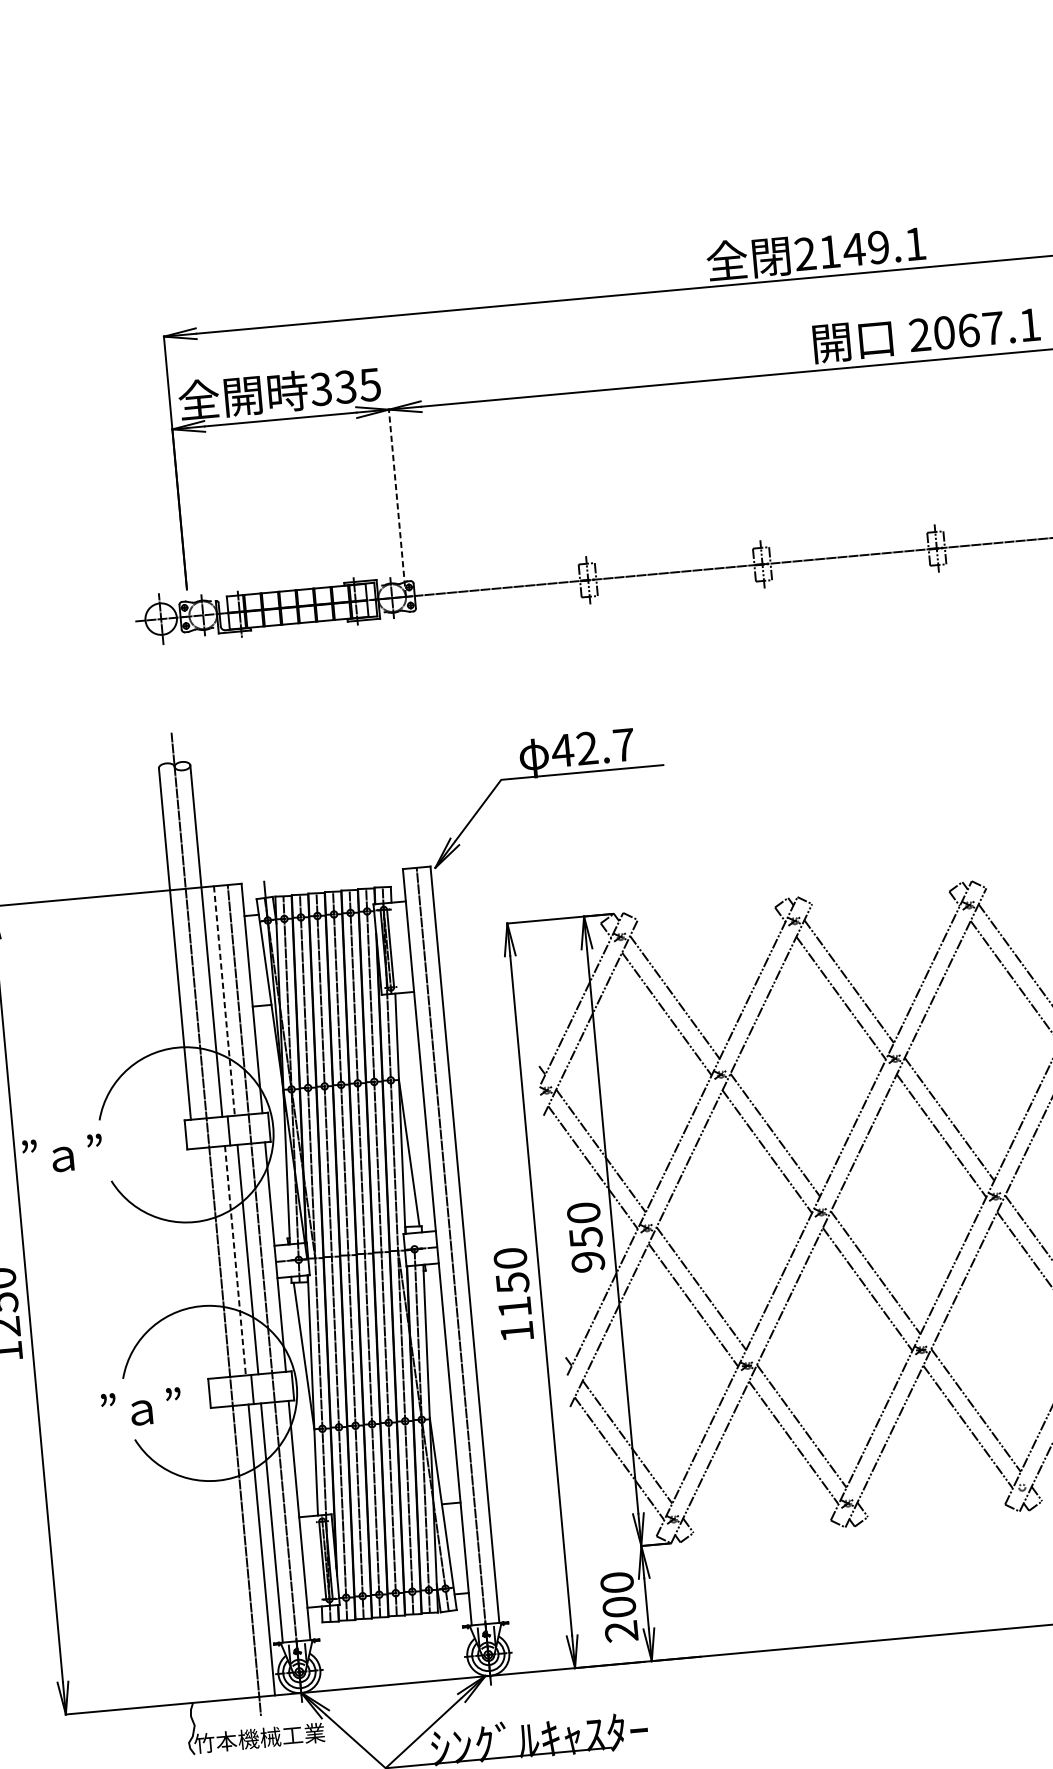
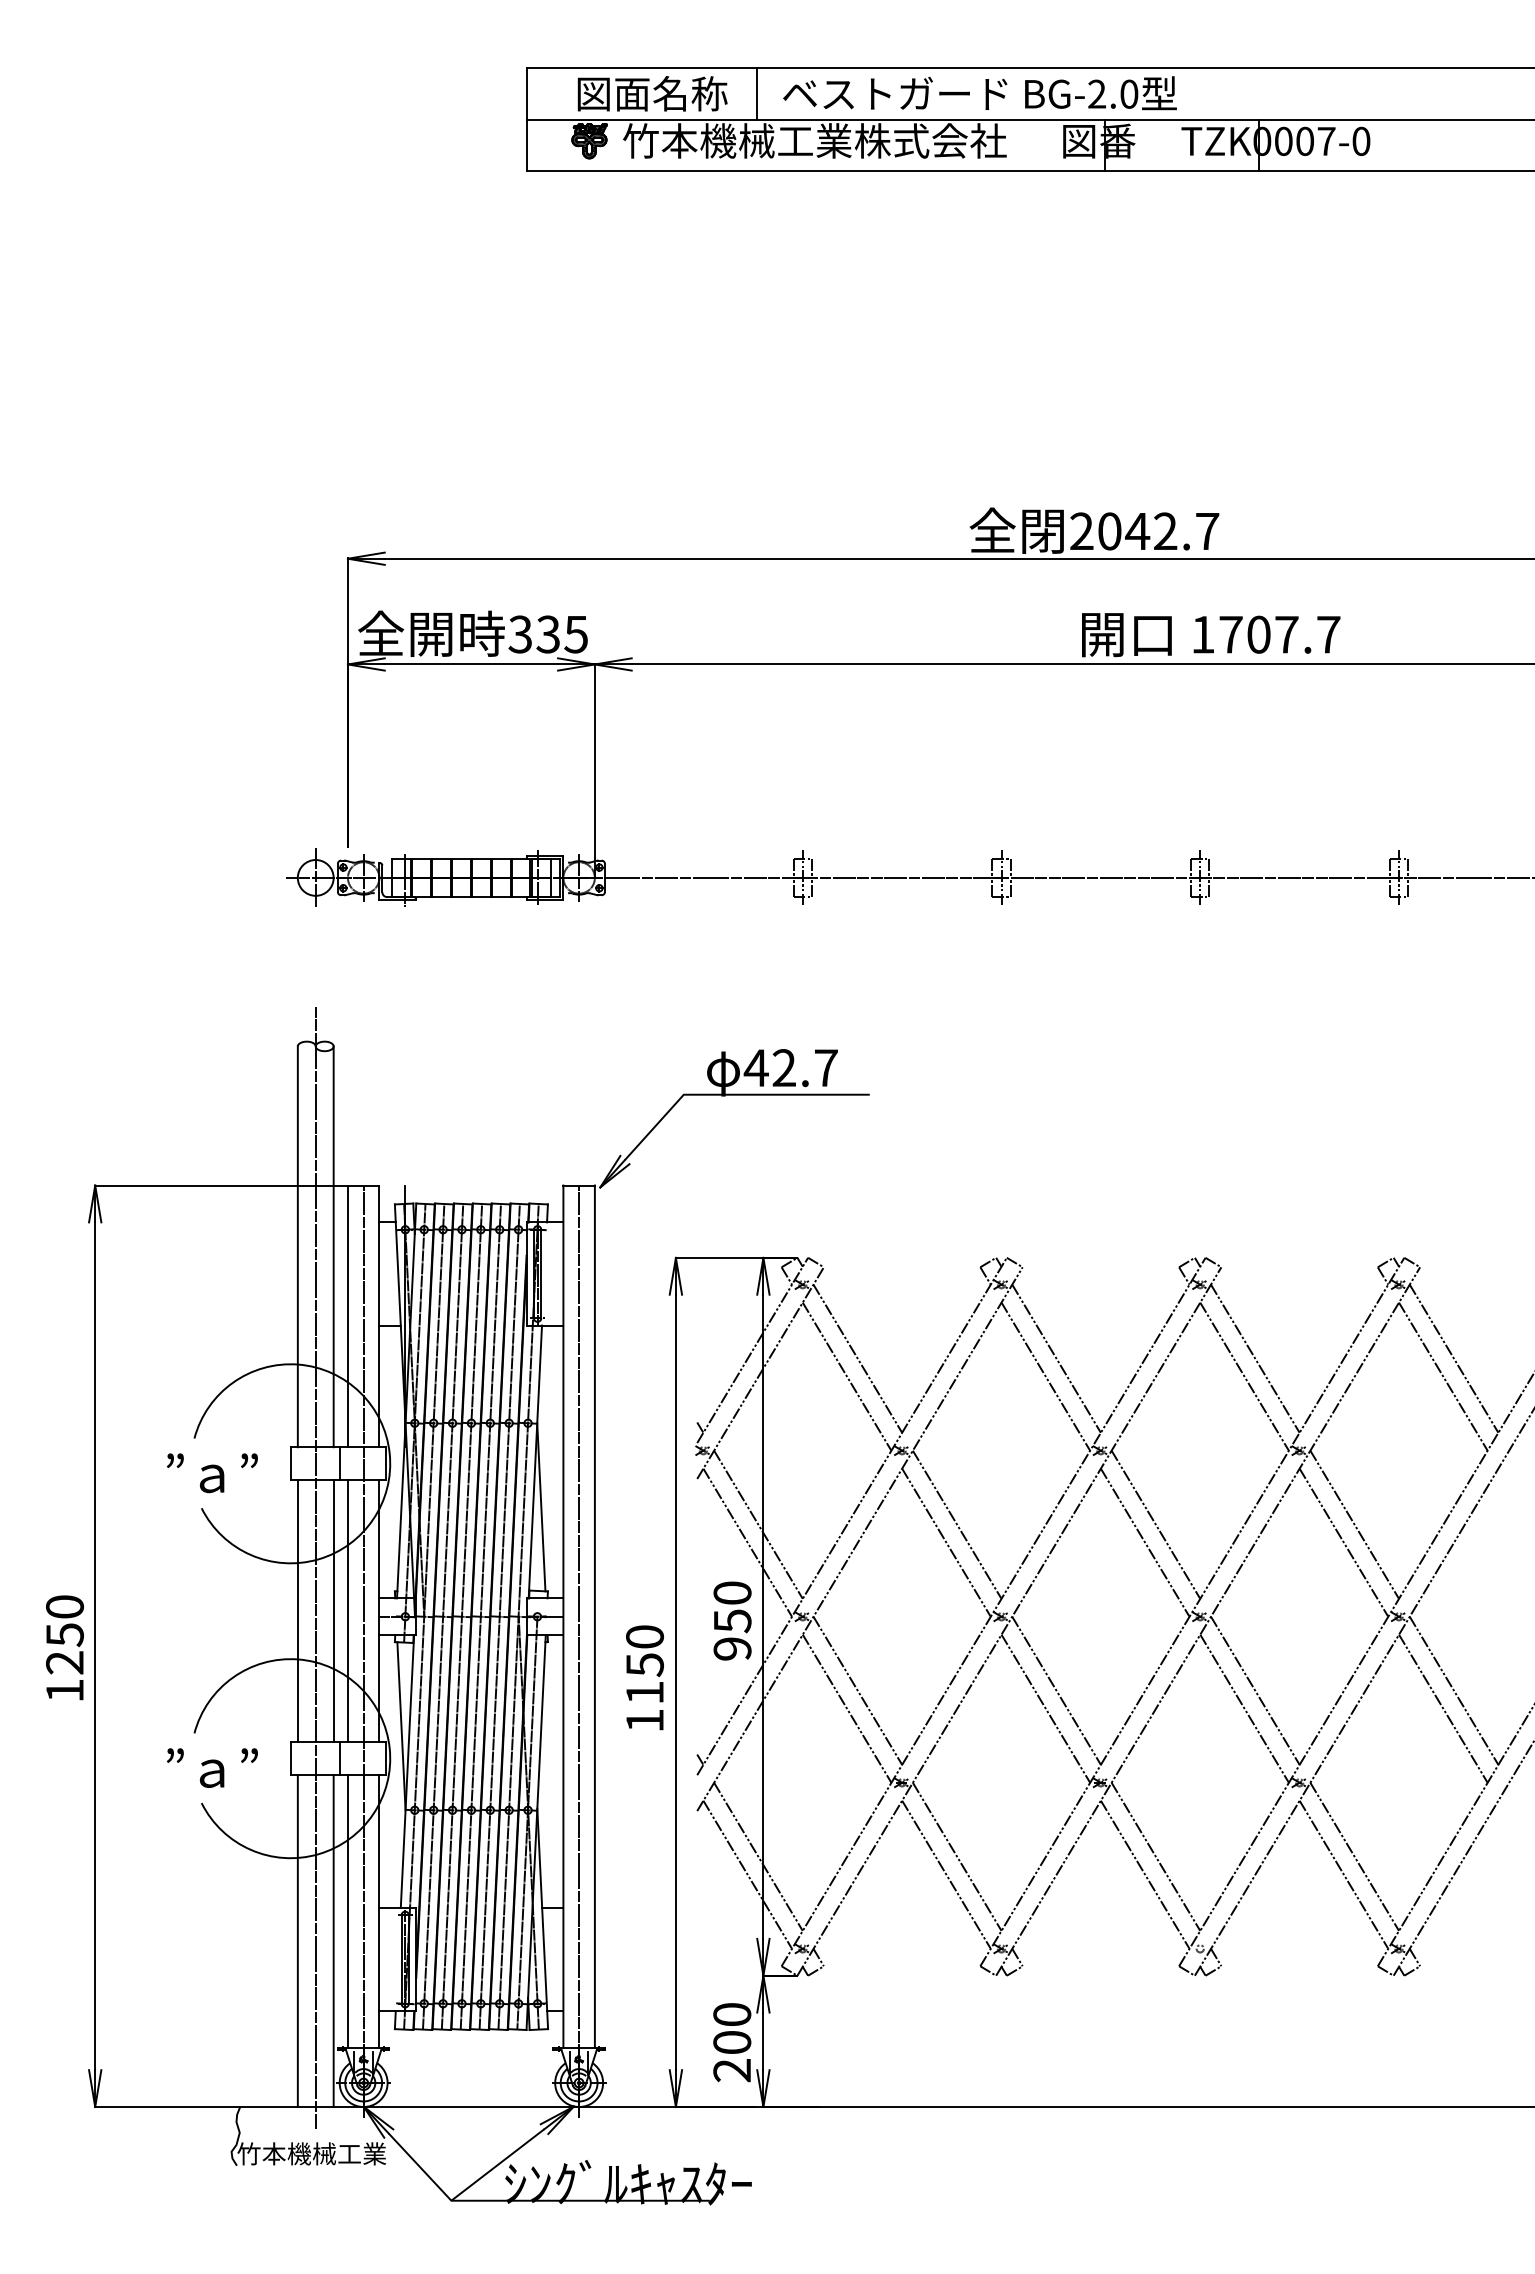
text: (872, 248) -> (1158, 531), 2149.1 -> 2042.7
text: (974, 329) -> (1265, 634), 2067.1 -> 1707.7
line: (397, 502) -> (594, 770), dashed -> solid
line: (224, 1001) -> (347, 1316), dashed -> solid
text: (62, 1154) -> (212, 1473), moved
line: (235, 1260) -> (333, 1611), dashed -> solid
line: (203, 1263) -> (297, 1611), added
line: (230, 1553) -> (297, 1941), added

